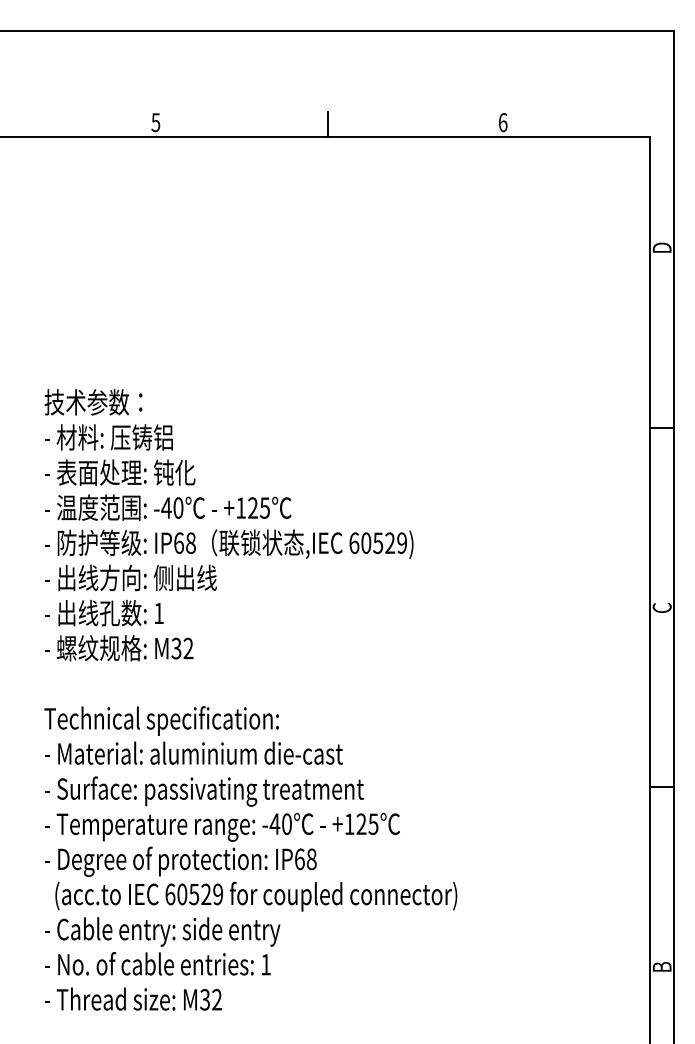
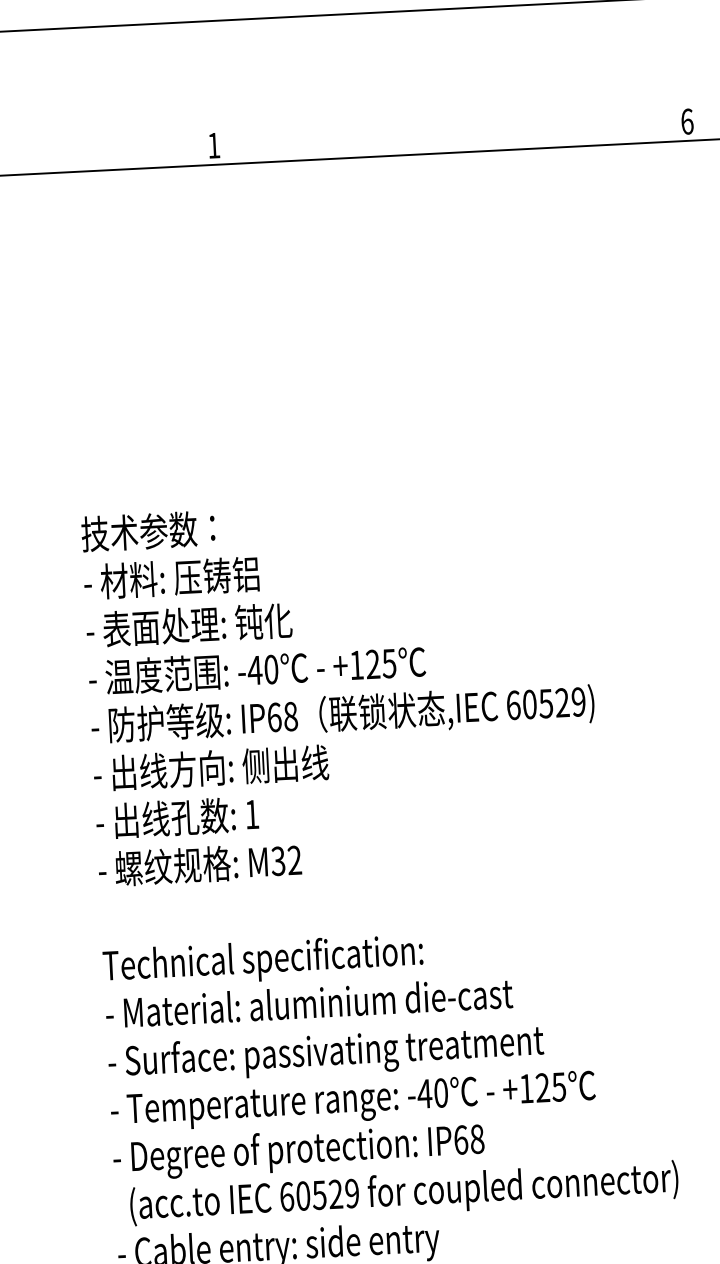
text: (155, 122) -> (213, 145), 5 -> 1
line: (327, 124) -> (448, 136), removed

